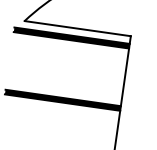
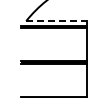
line: (79, 29) -> (57, 21), solid -> dashed

